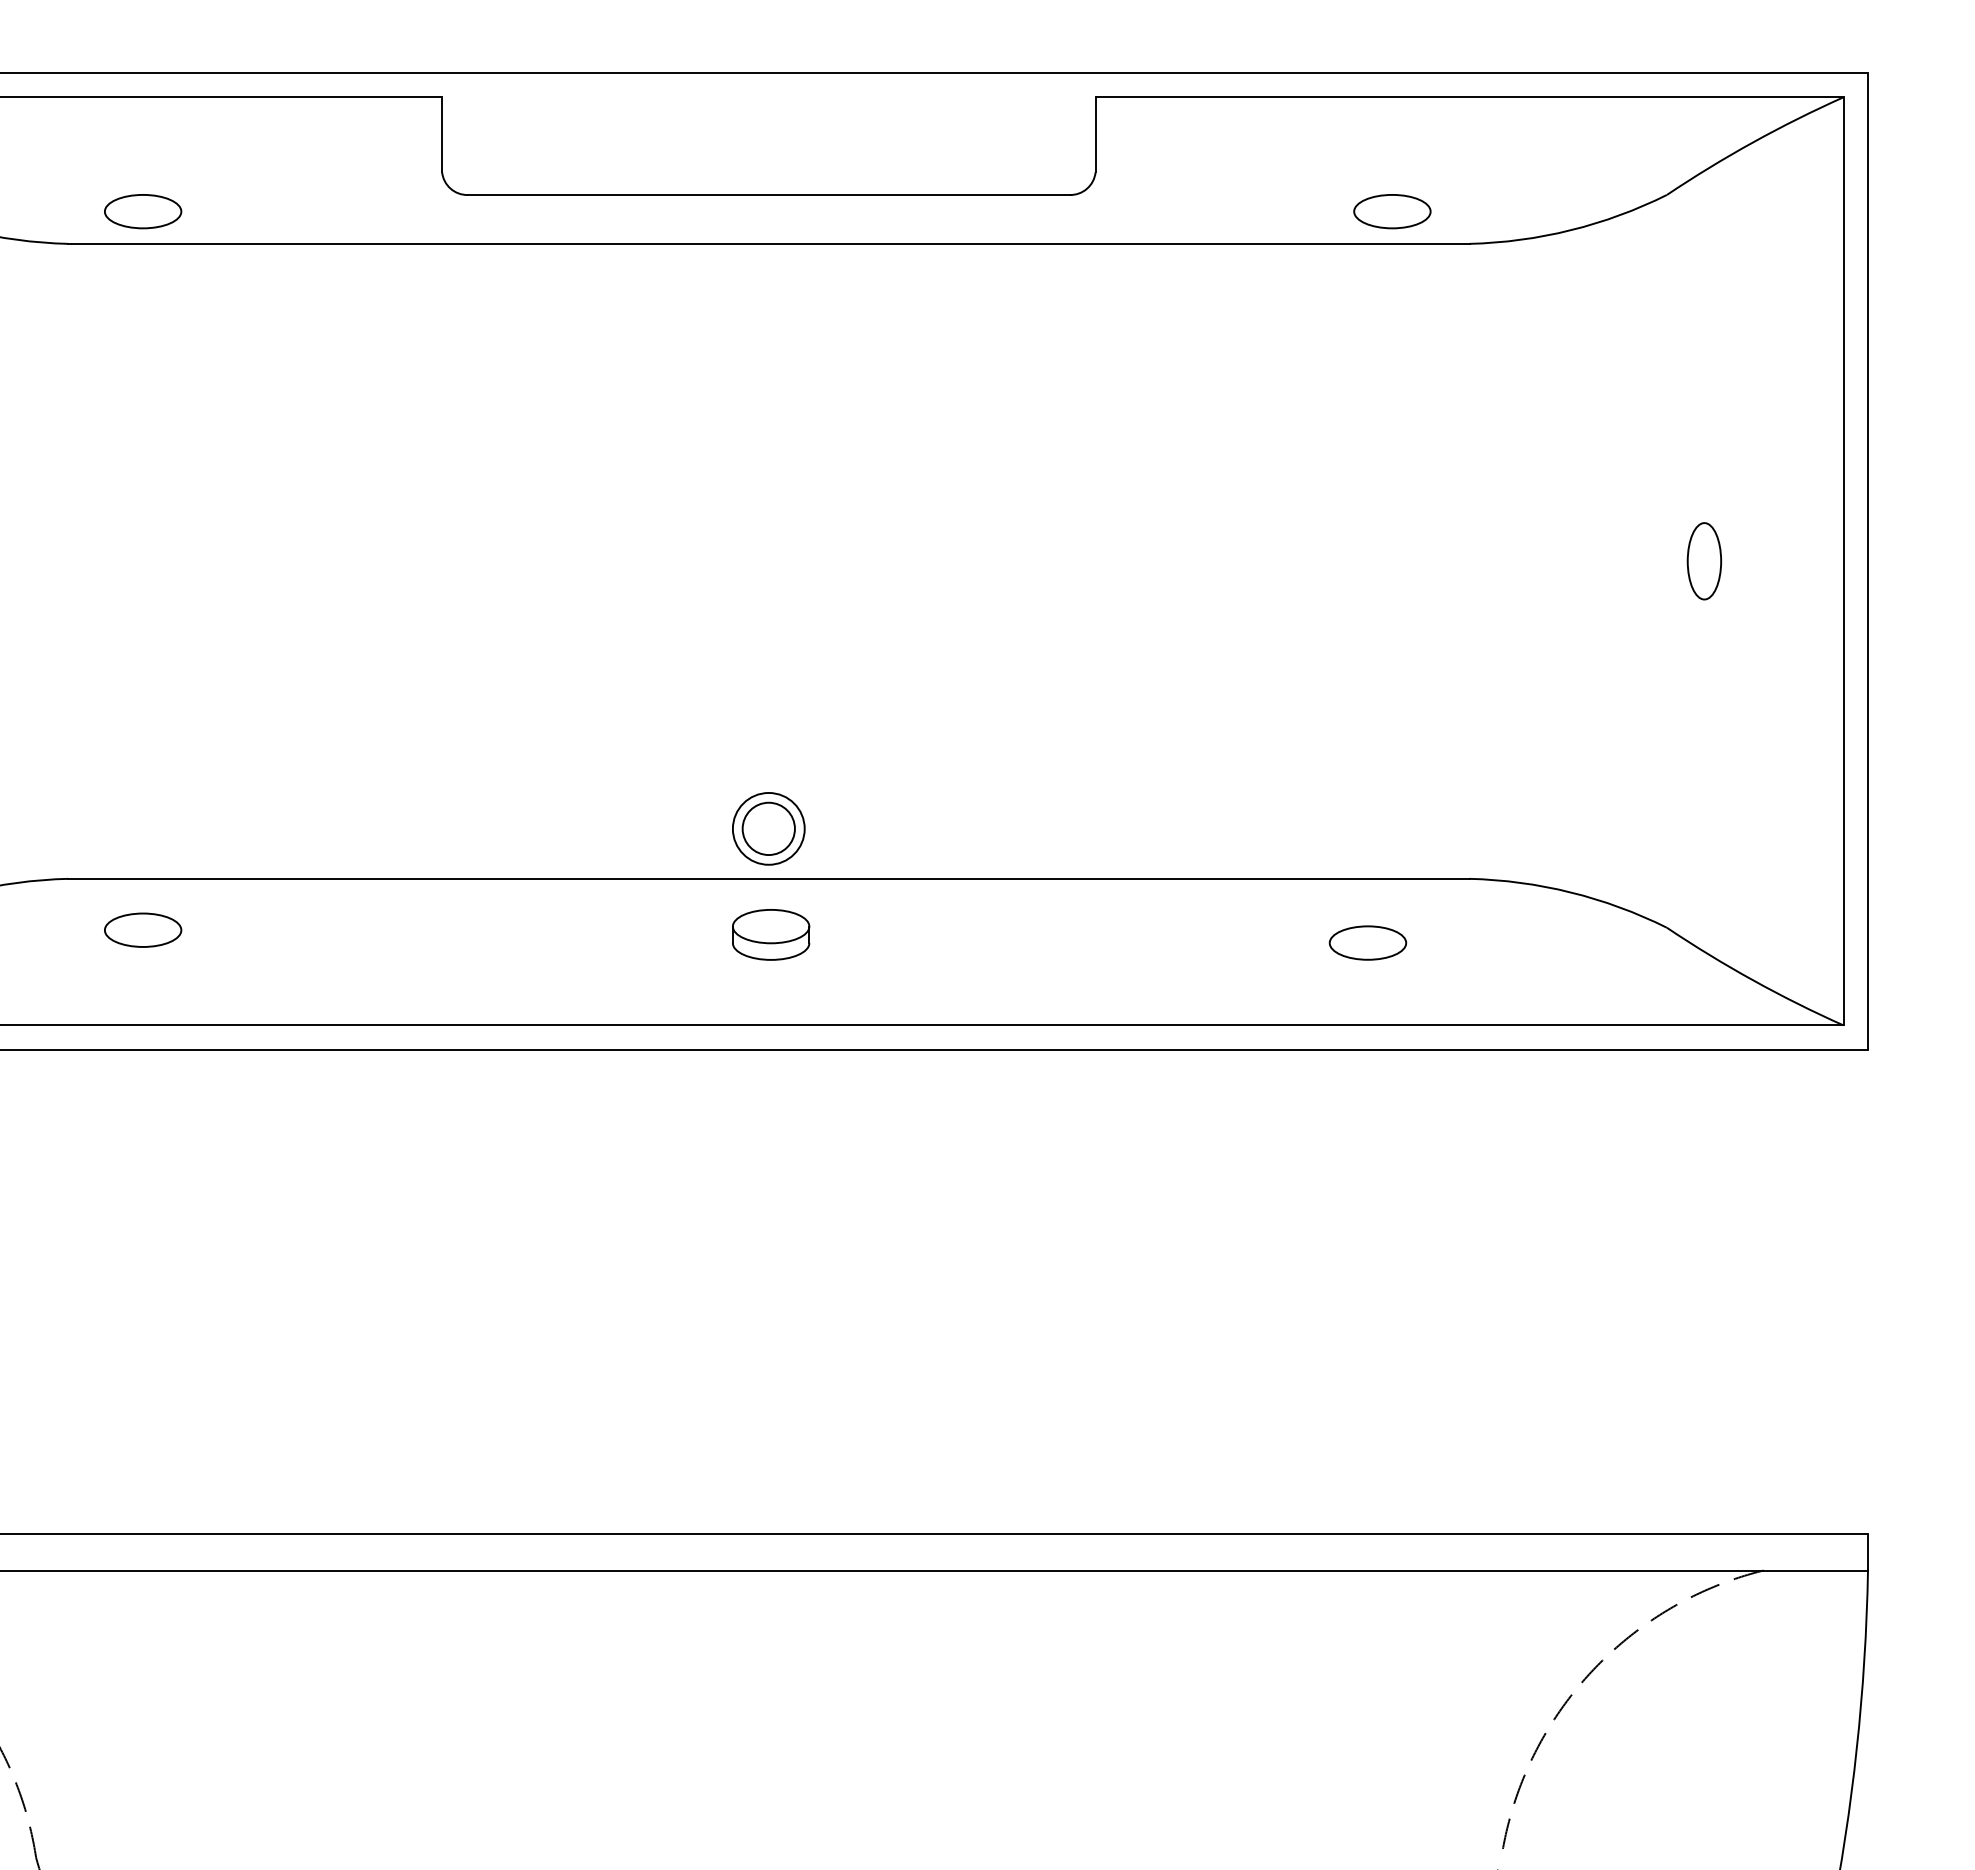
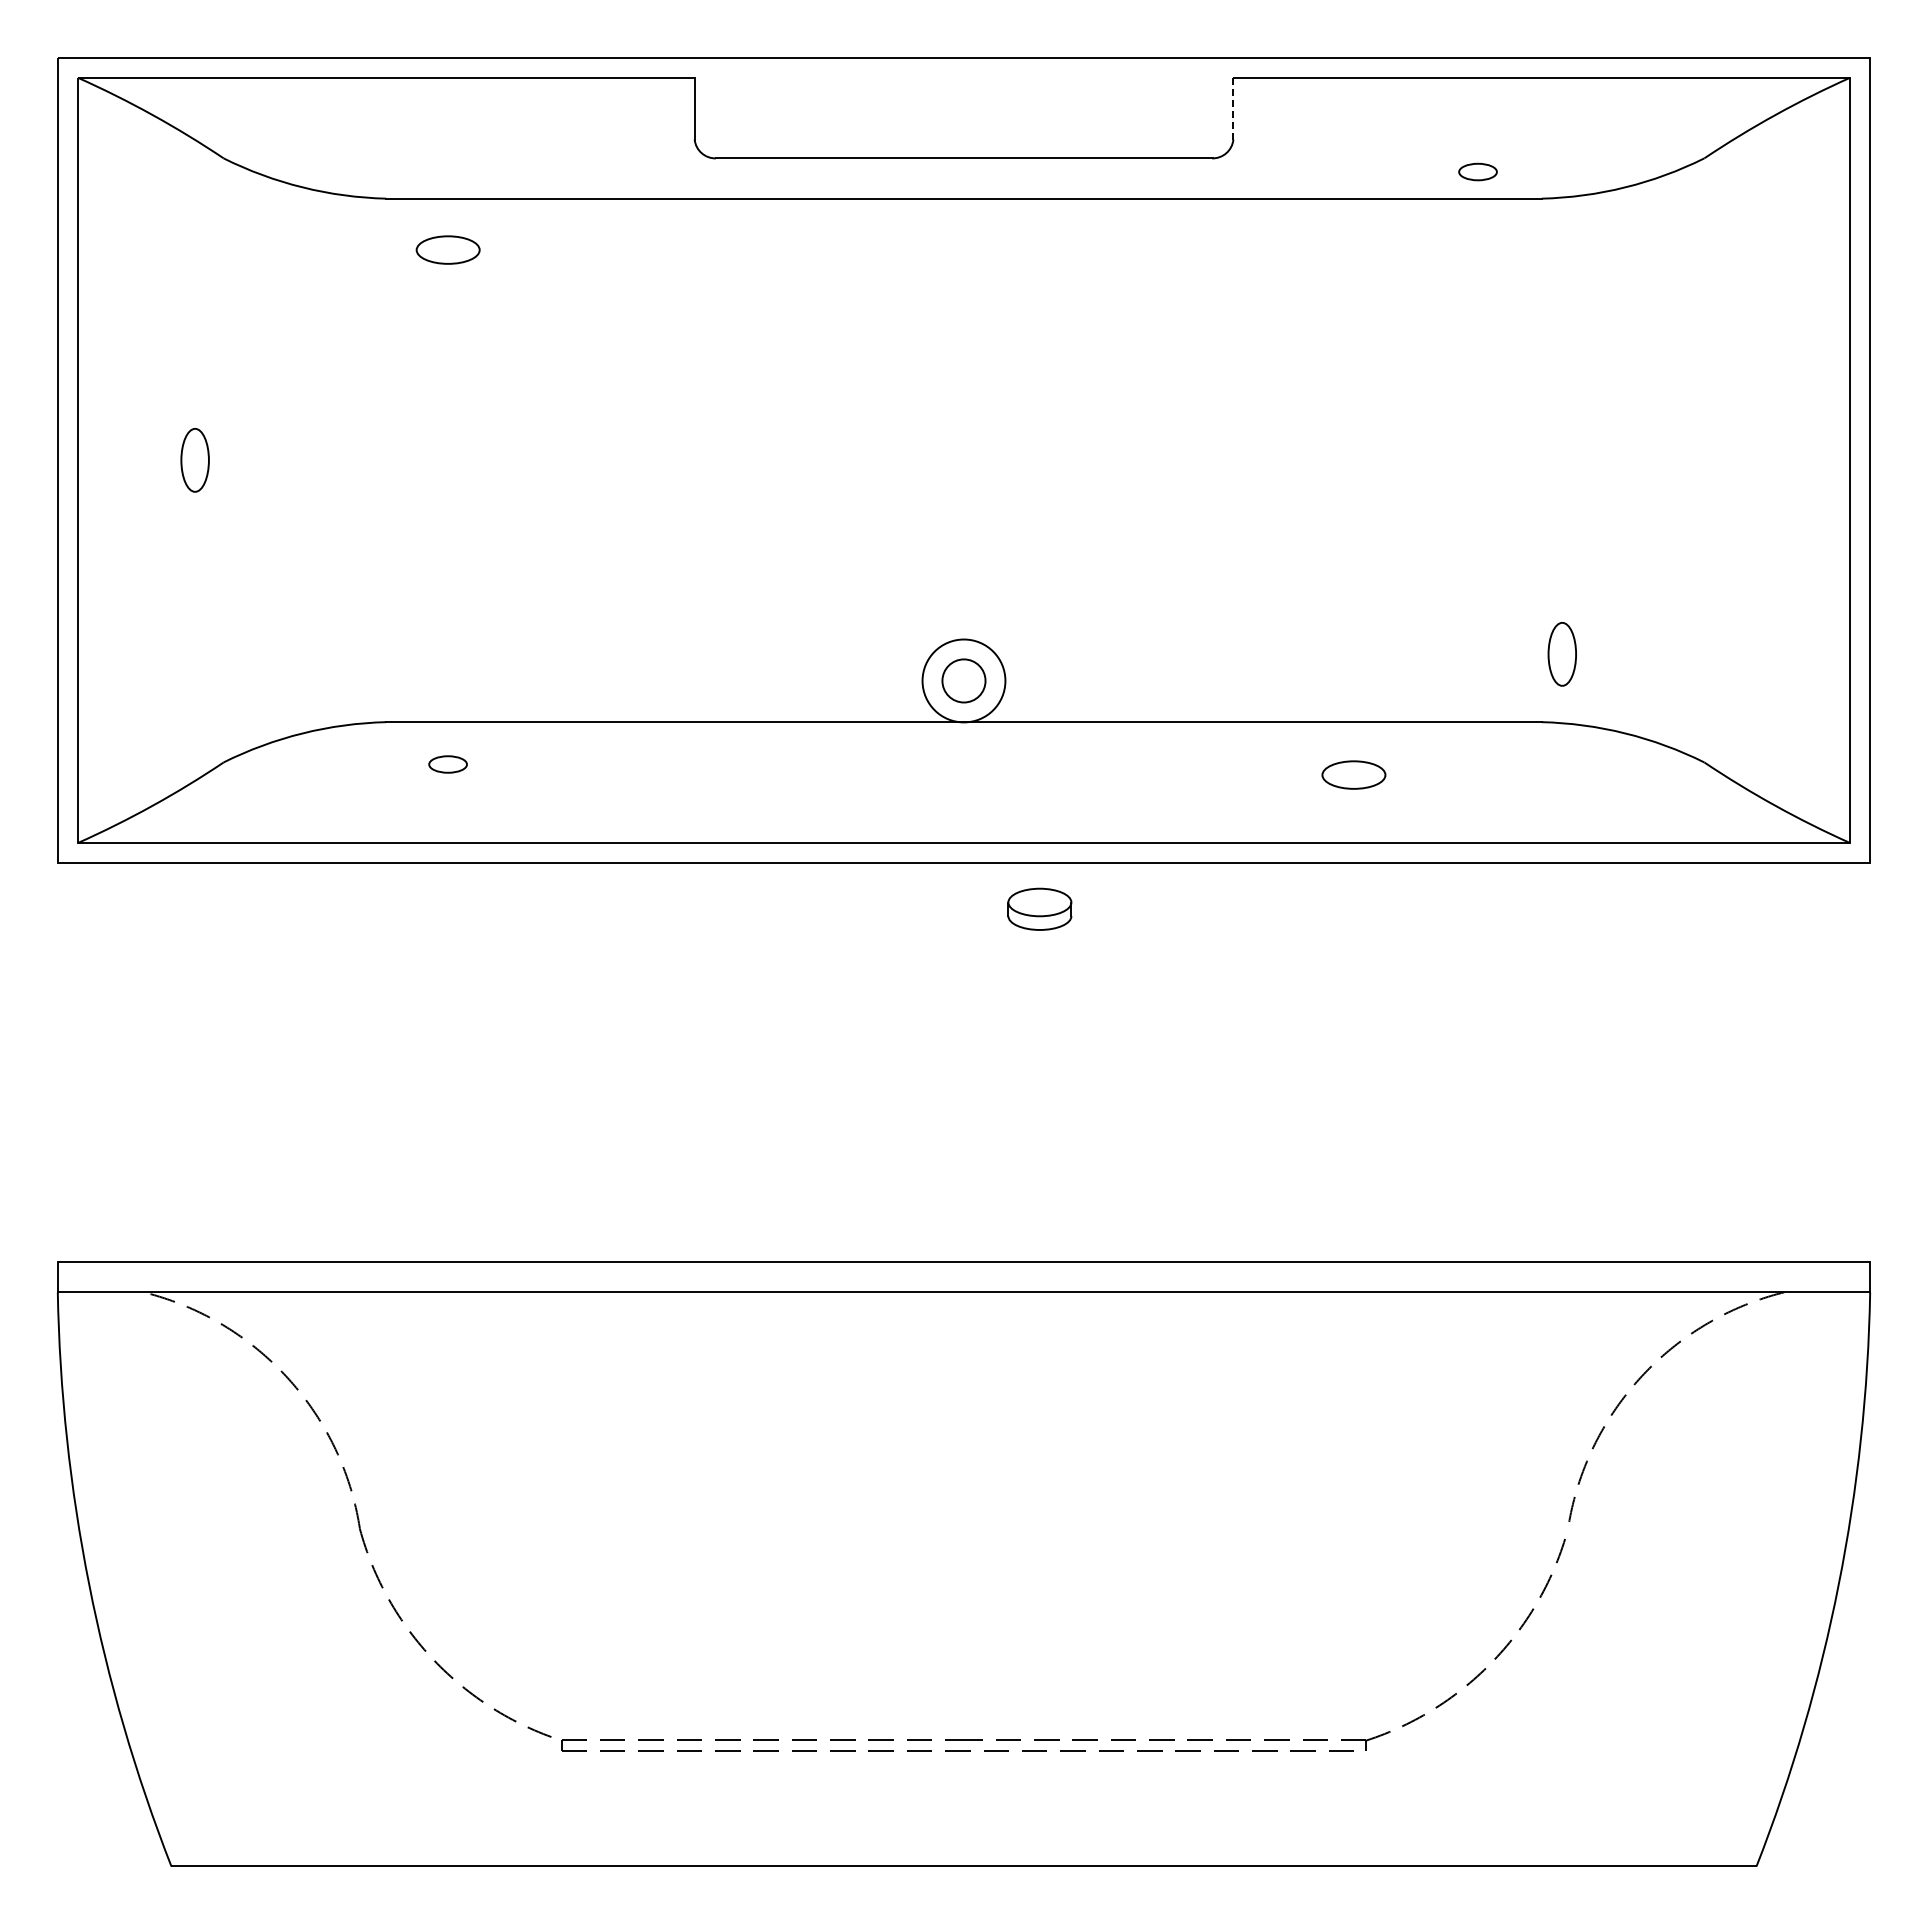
line: (1095, 134) -> (1233, 108), solid -> dashed
part: (142, 210) -> (447, 249), moved
part: (1391, 210) -> (1477, 171), size x0.6
part: (1703, 561) -> (1561, 654), moved
circle: (768, 828) -> (963, 680), size x1.4
part: (142, 930) -> (447, 764), size x0.6
part: (770, 933) -> (1039, 908), moved
part: (1367, 942) -> (1353, 774), moved

